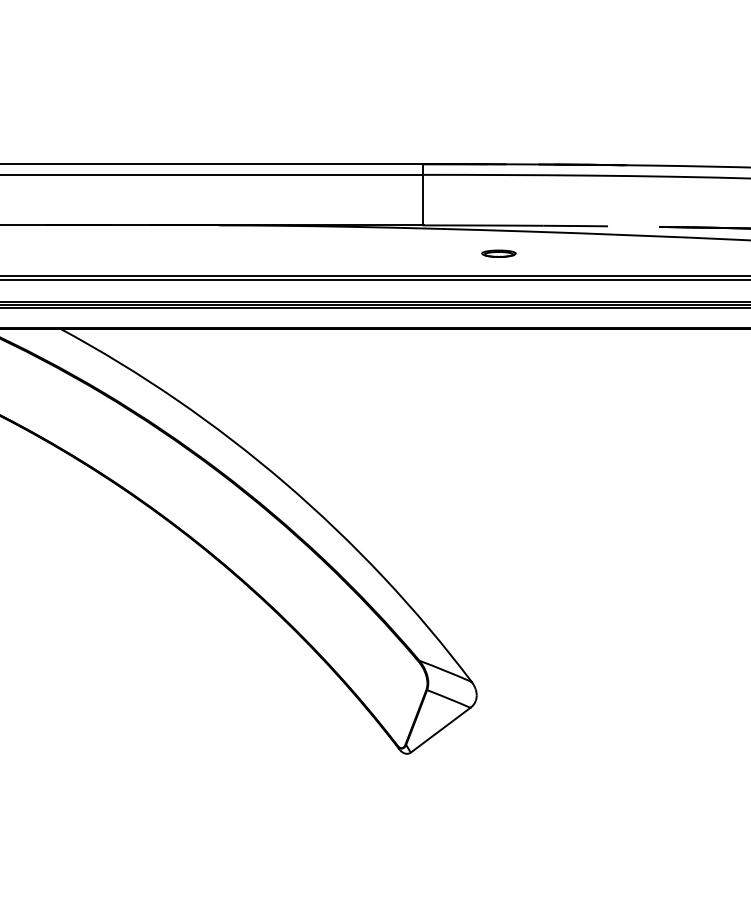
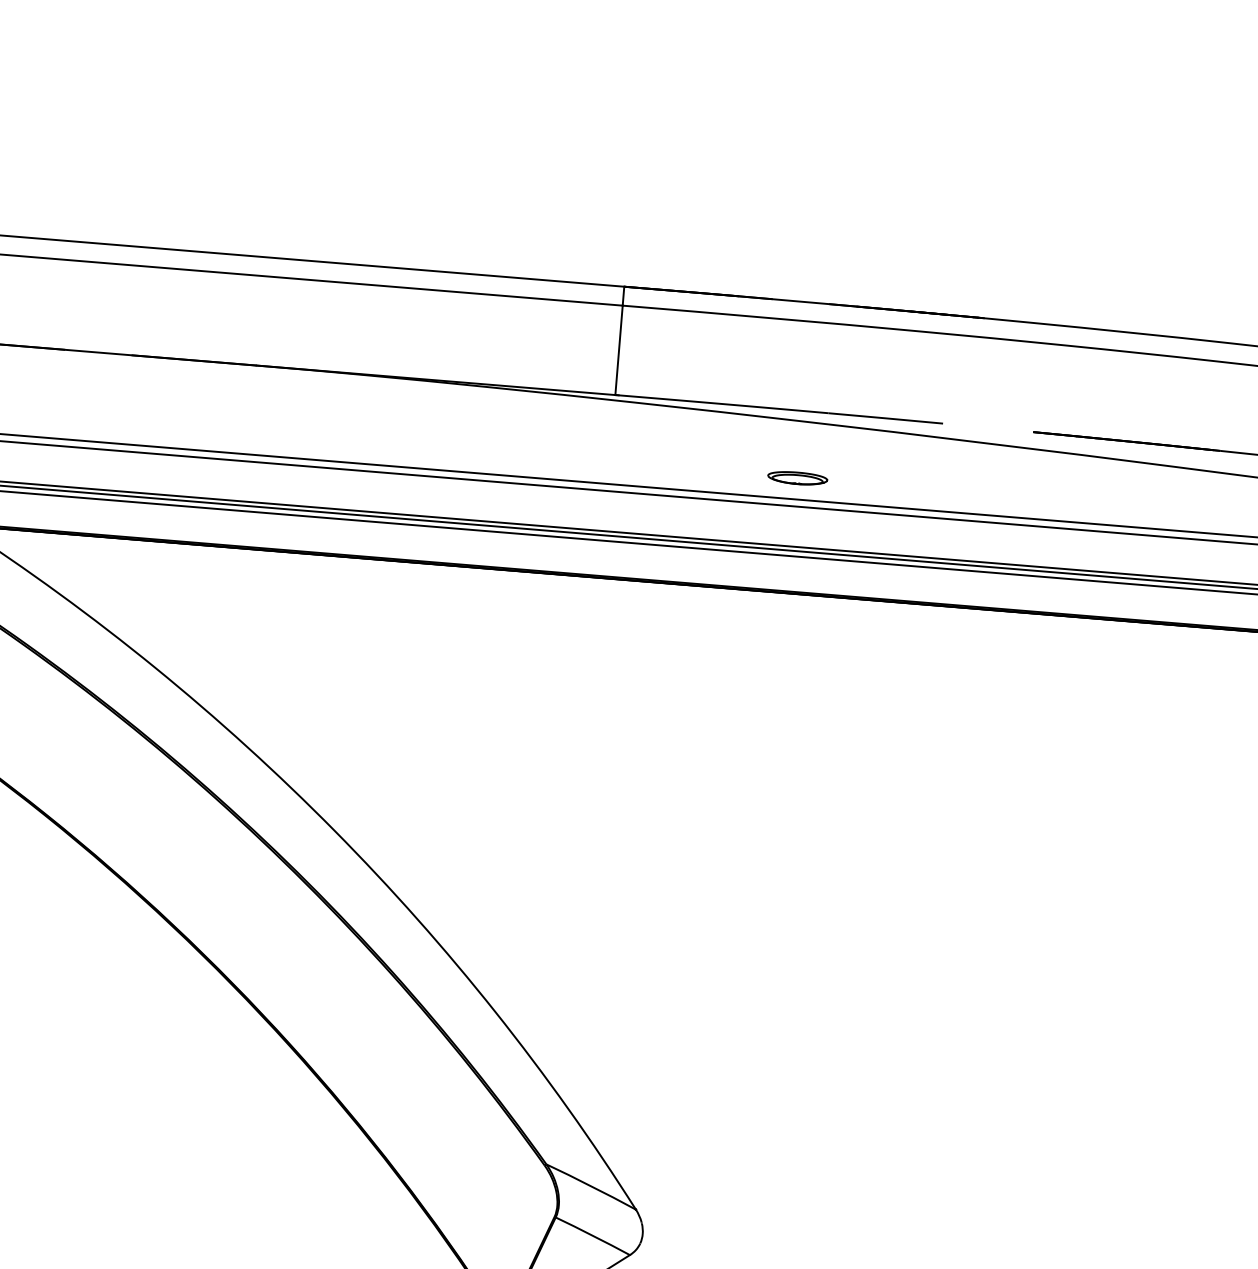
part: (498, 253) -> (797, 477), moved

